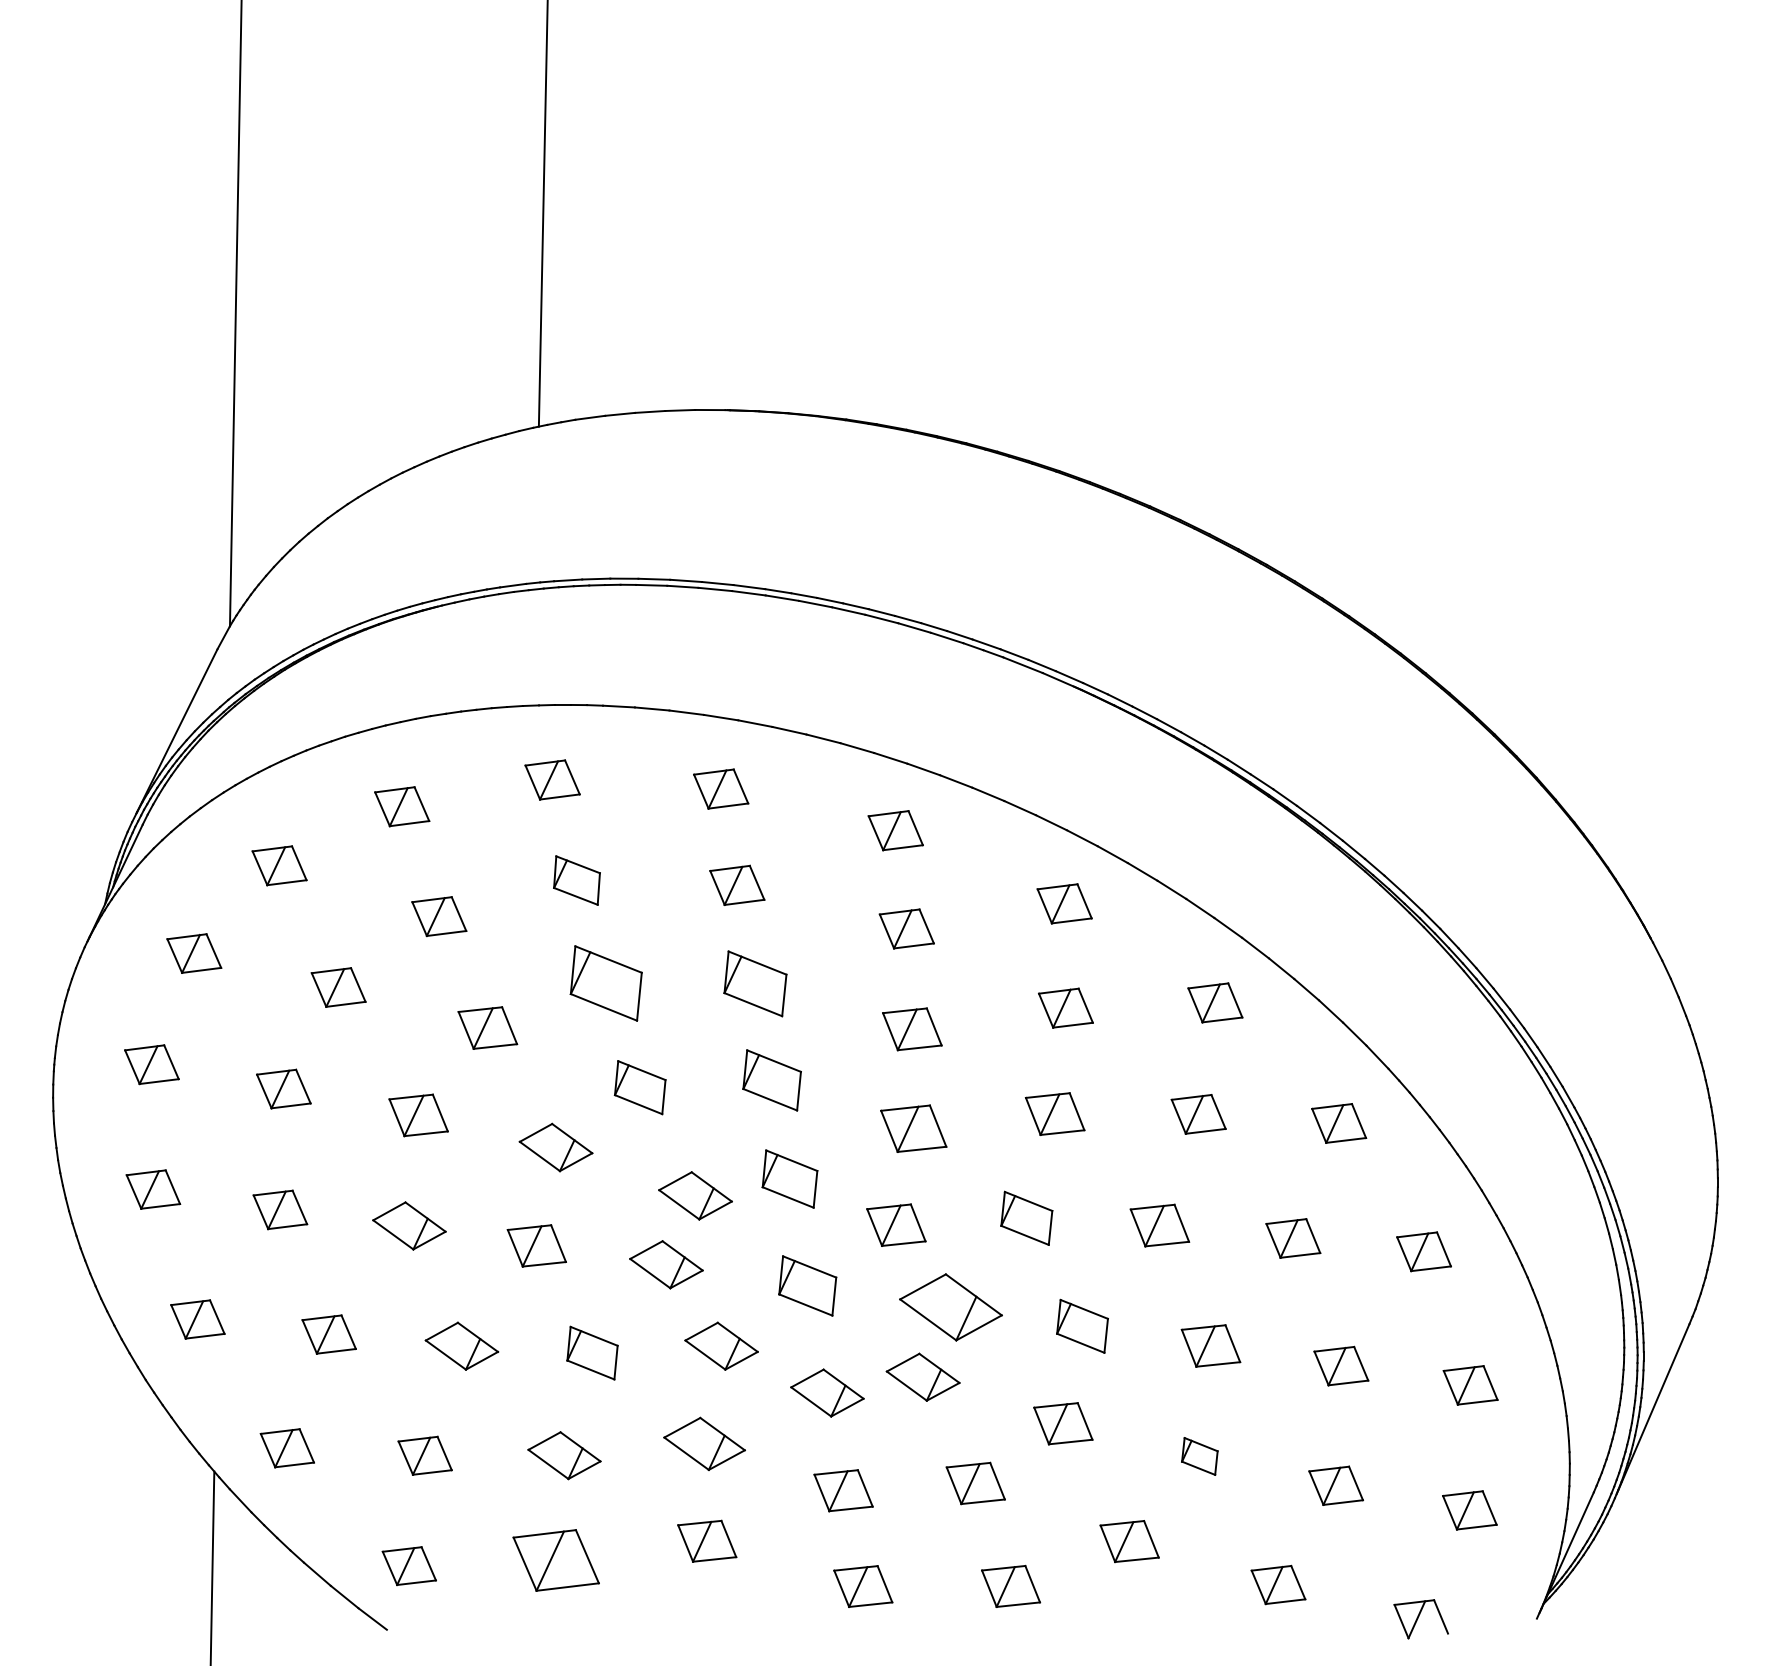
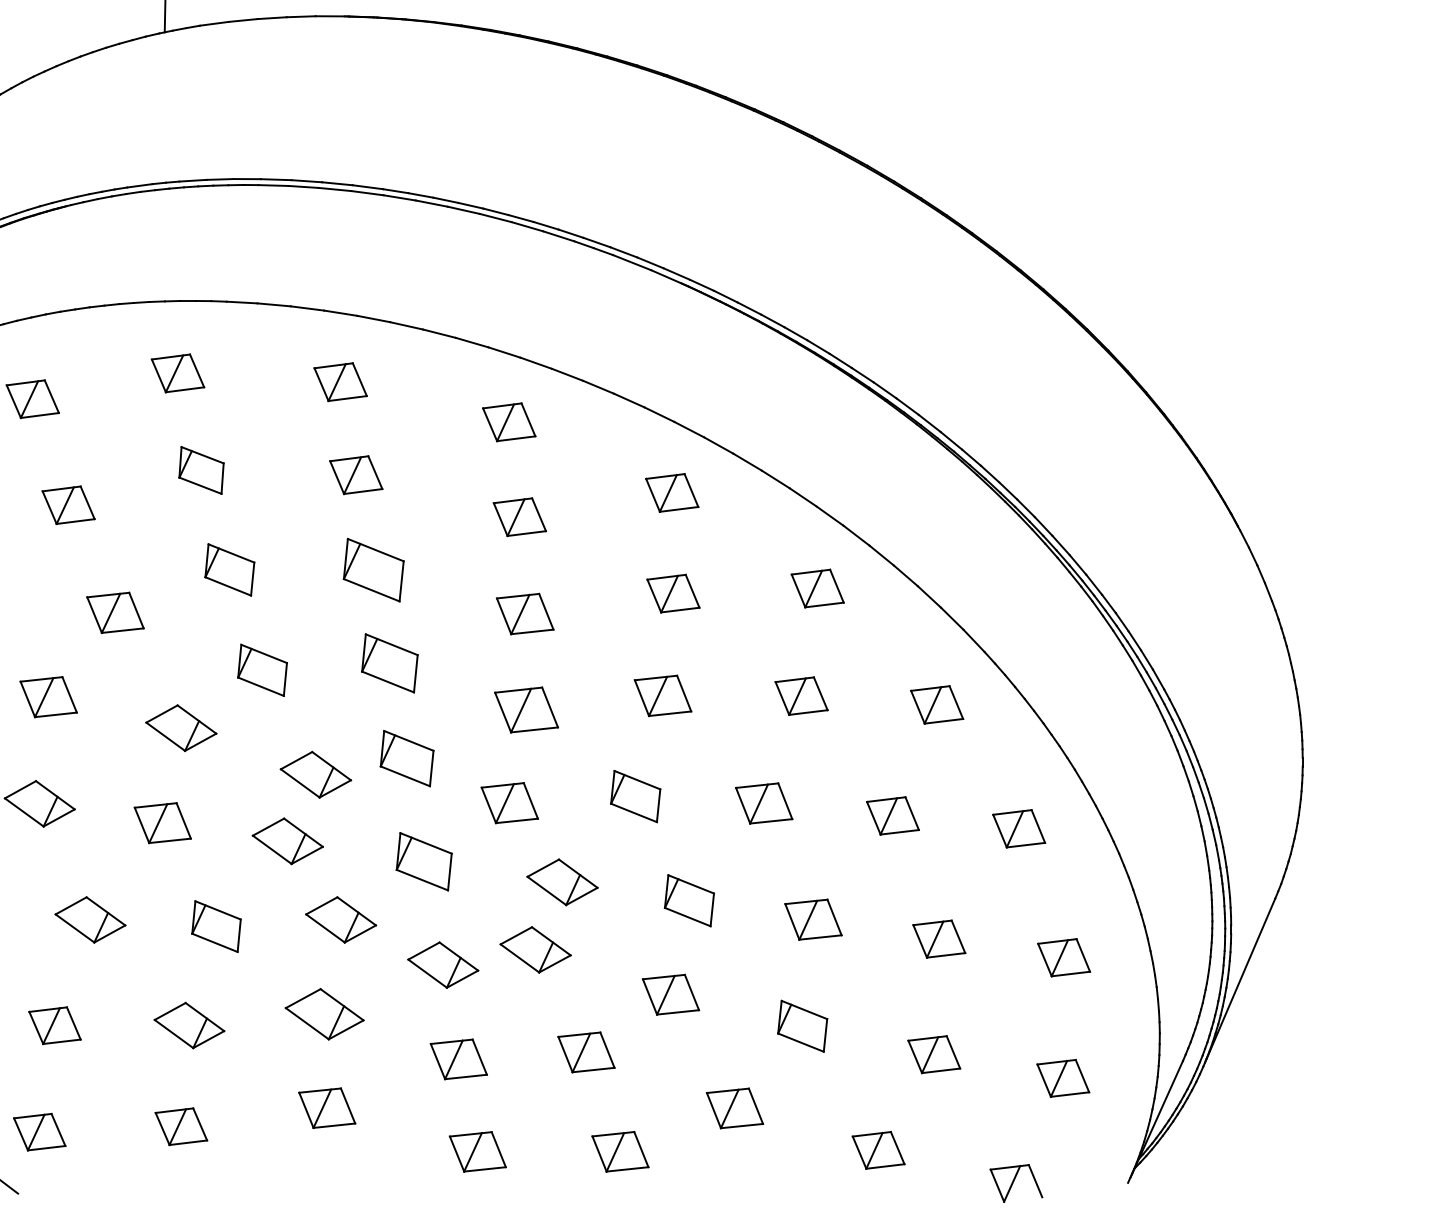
part: (606, 983) -> (230, 569), size x0.71
part: (950, 1306) -> (562, 881), size x0.71
part: (1199, 1456) -> (802, 1026), size x1.43
part: (555, 1560) -> (180, 1126), size x0.62

